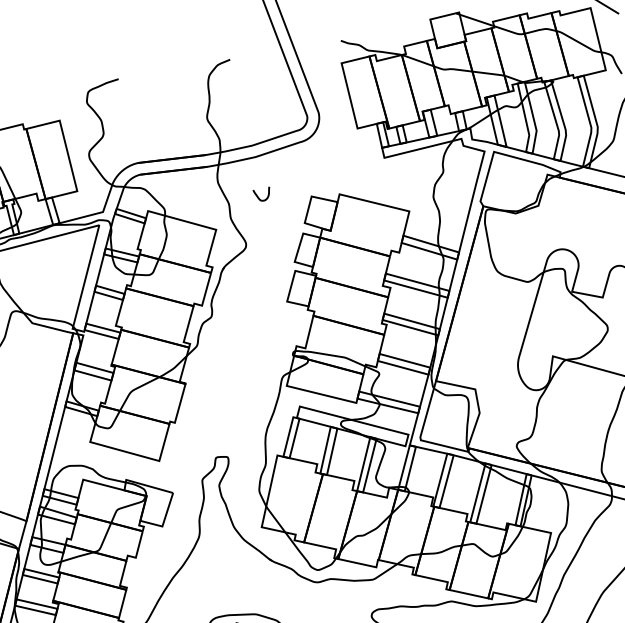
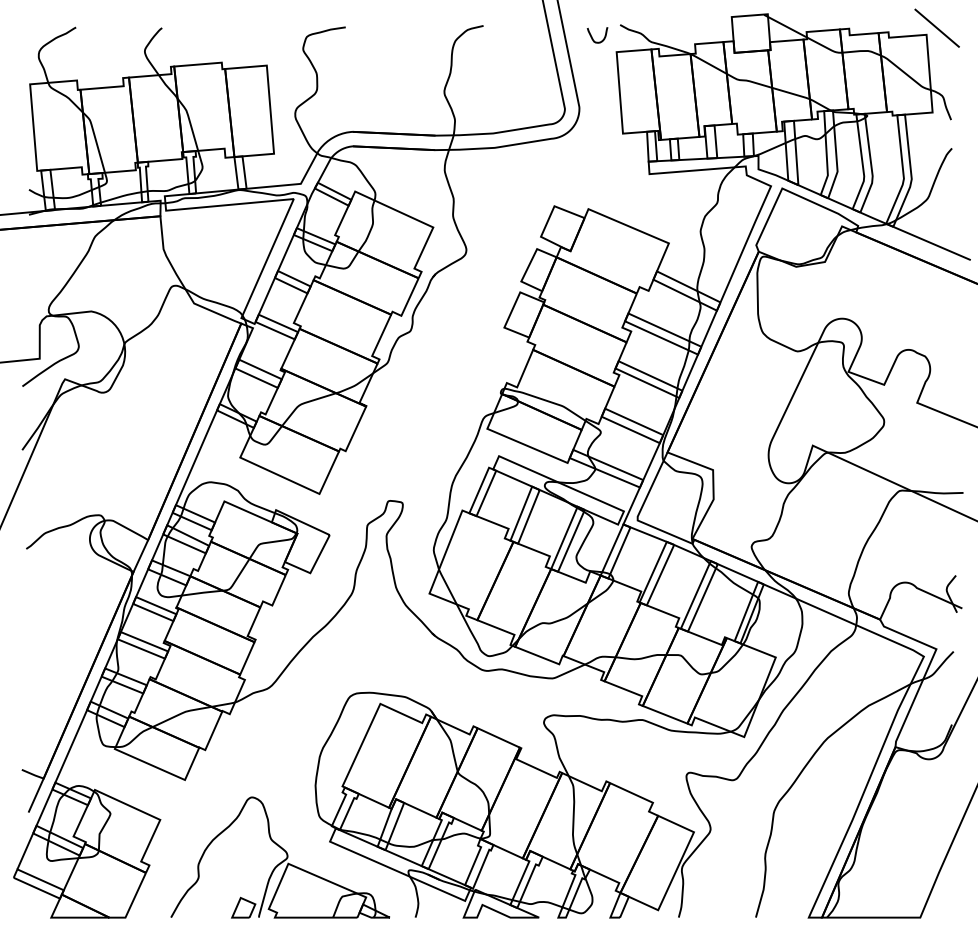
curve: (259, 197) -> (593, 38), moved

